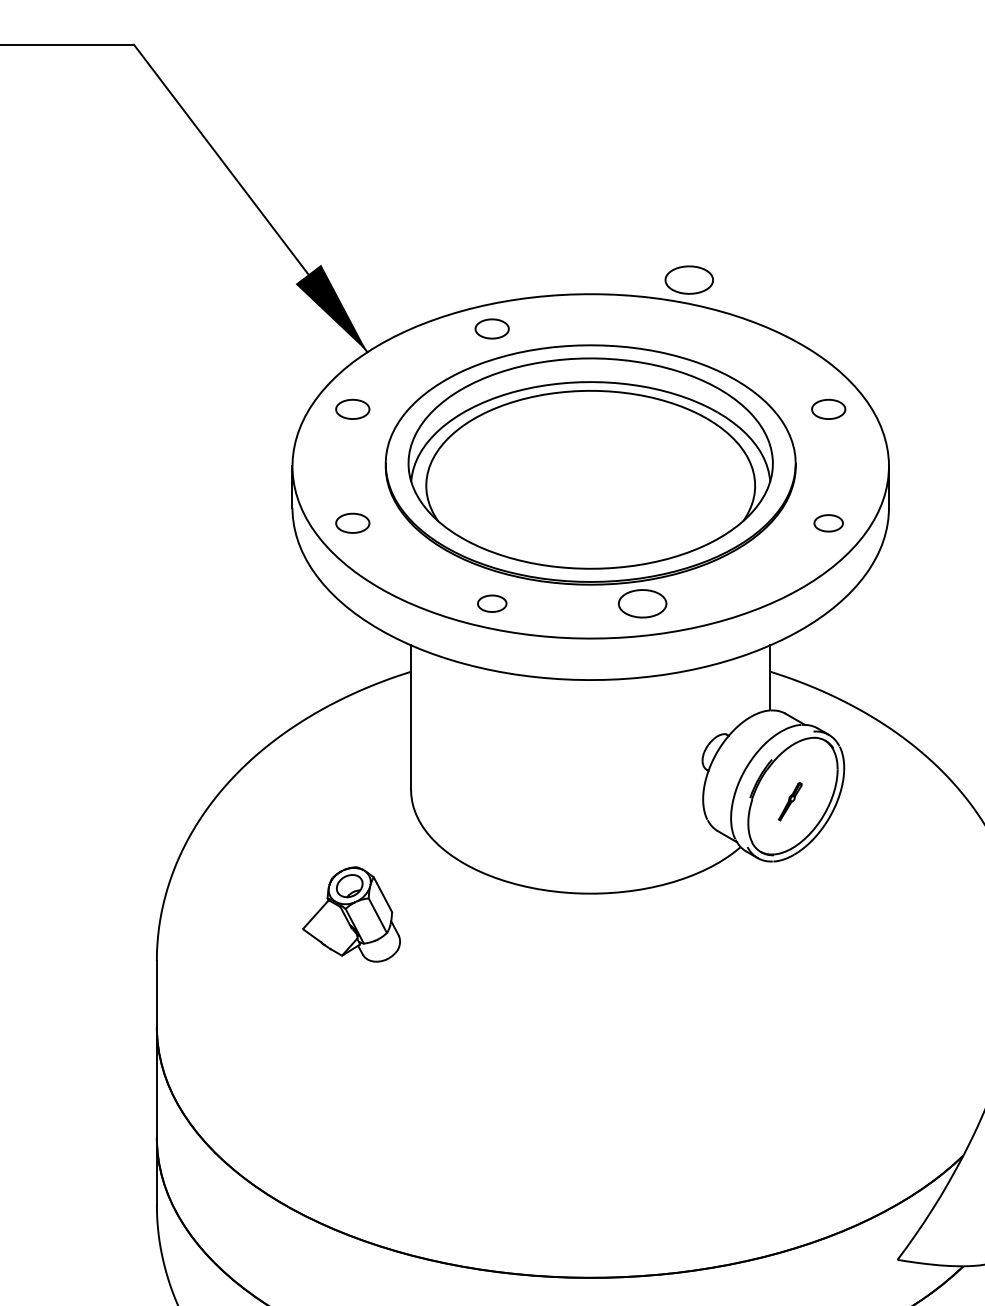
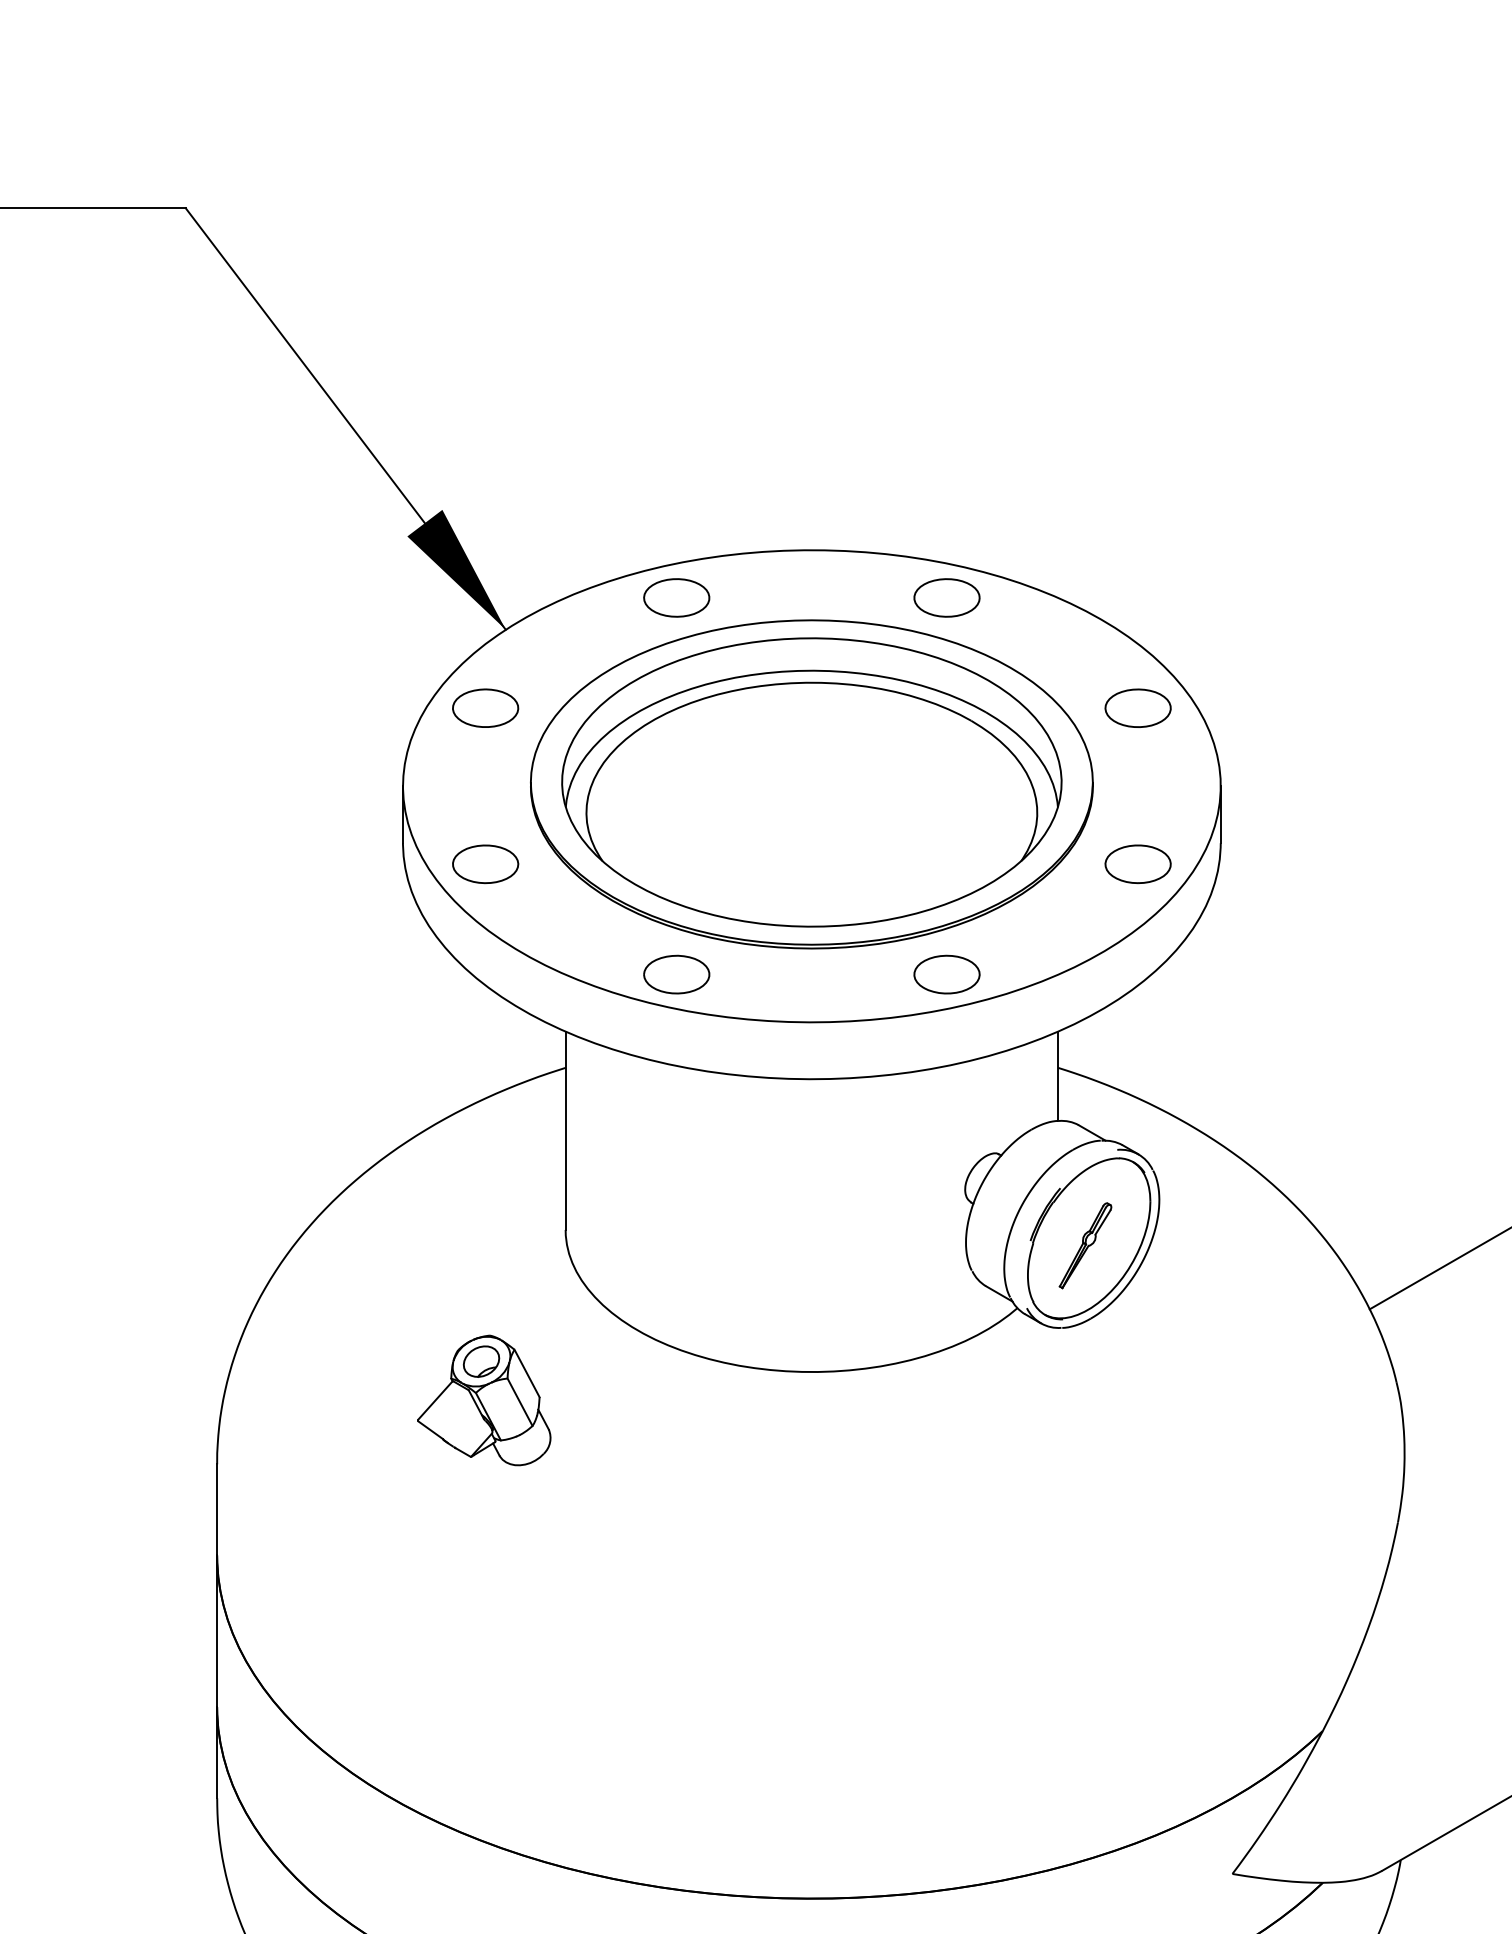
part: (688, 279) -> (946, 597), moved
part: (491, 328) -> (676, 597), size x1.43
part: (352, 408) -> (485, 707), size x1.43
part: (828, 408) -> (1137, 707), size x1.43
part: (352, 523) -> (485, 864), size x1.43
part: (828, 523) -> (1137, 864), size x1.67
part: (491, 603) -> (676, 974), size x1.67
part: (642, 603) -> (946, 974), moved
part: (790, 801) -> (1085, 1245), size x1.67

